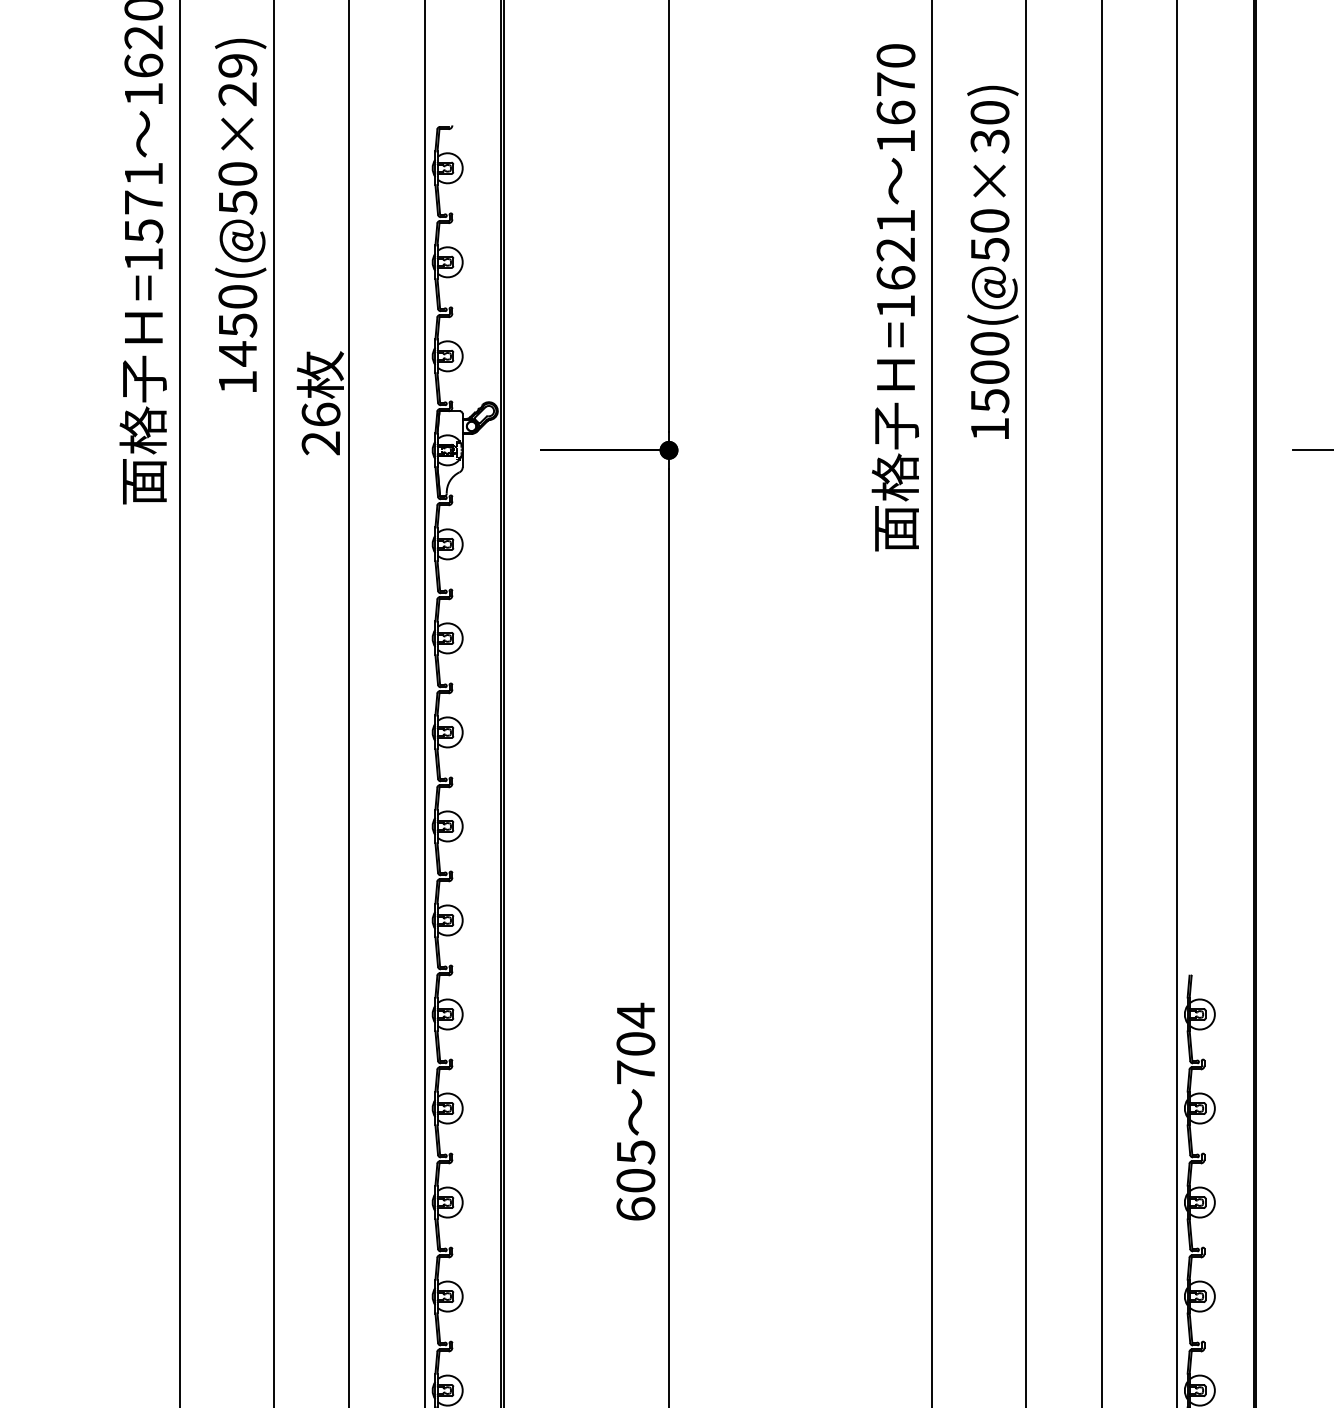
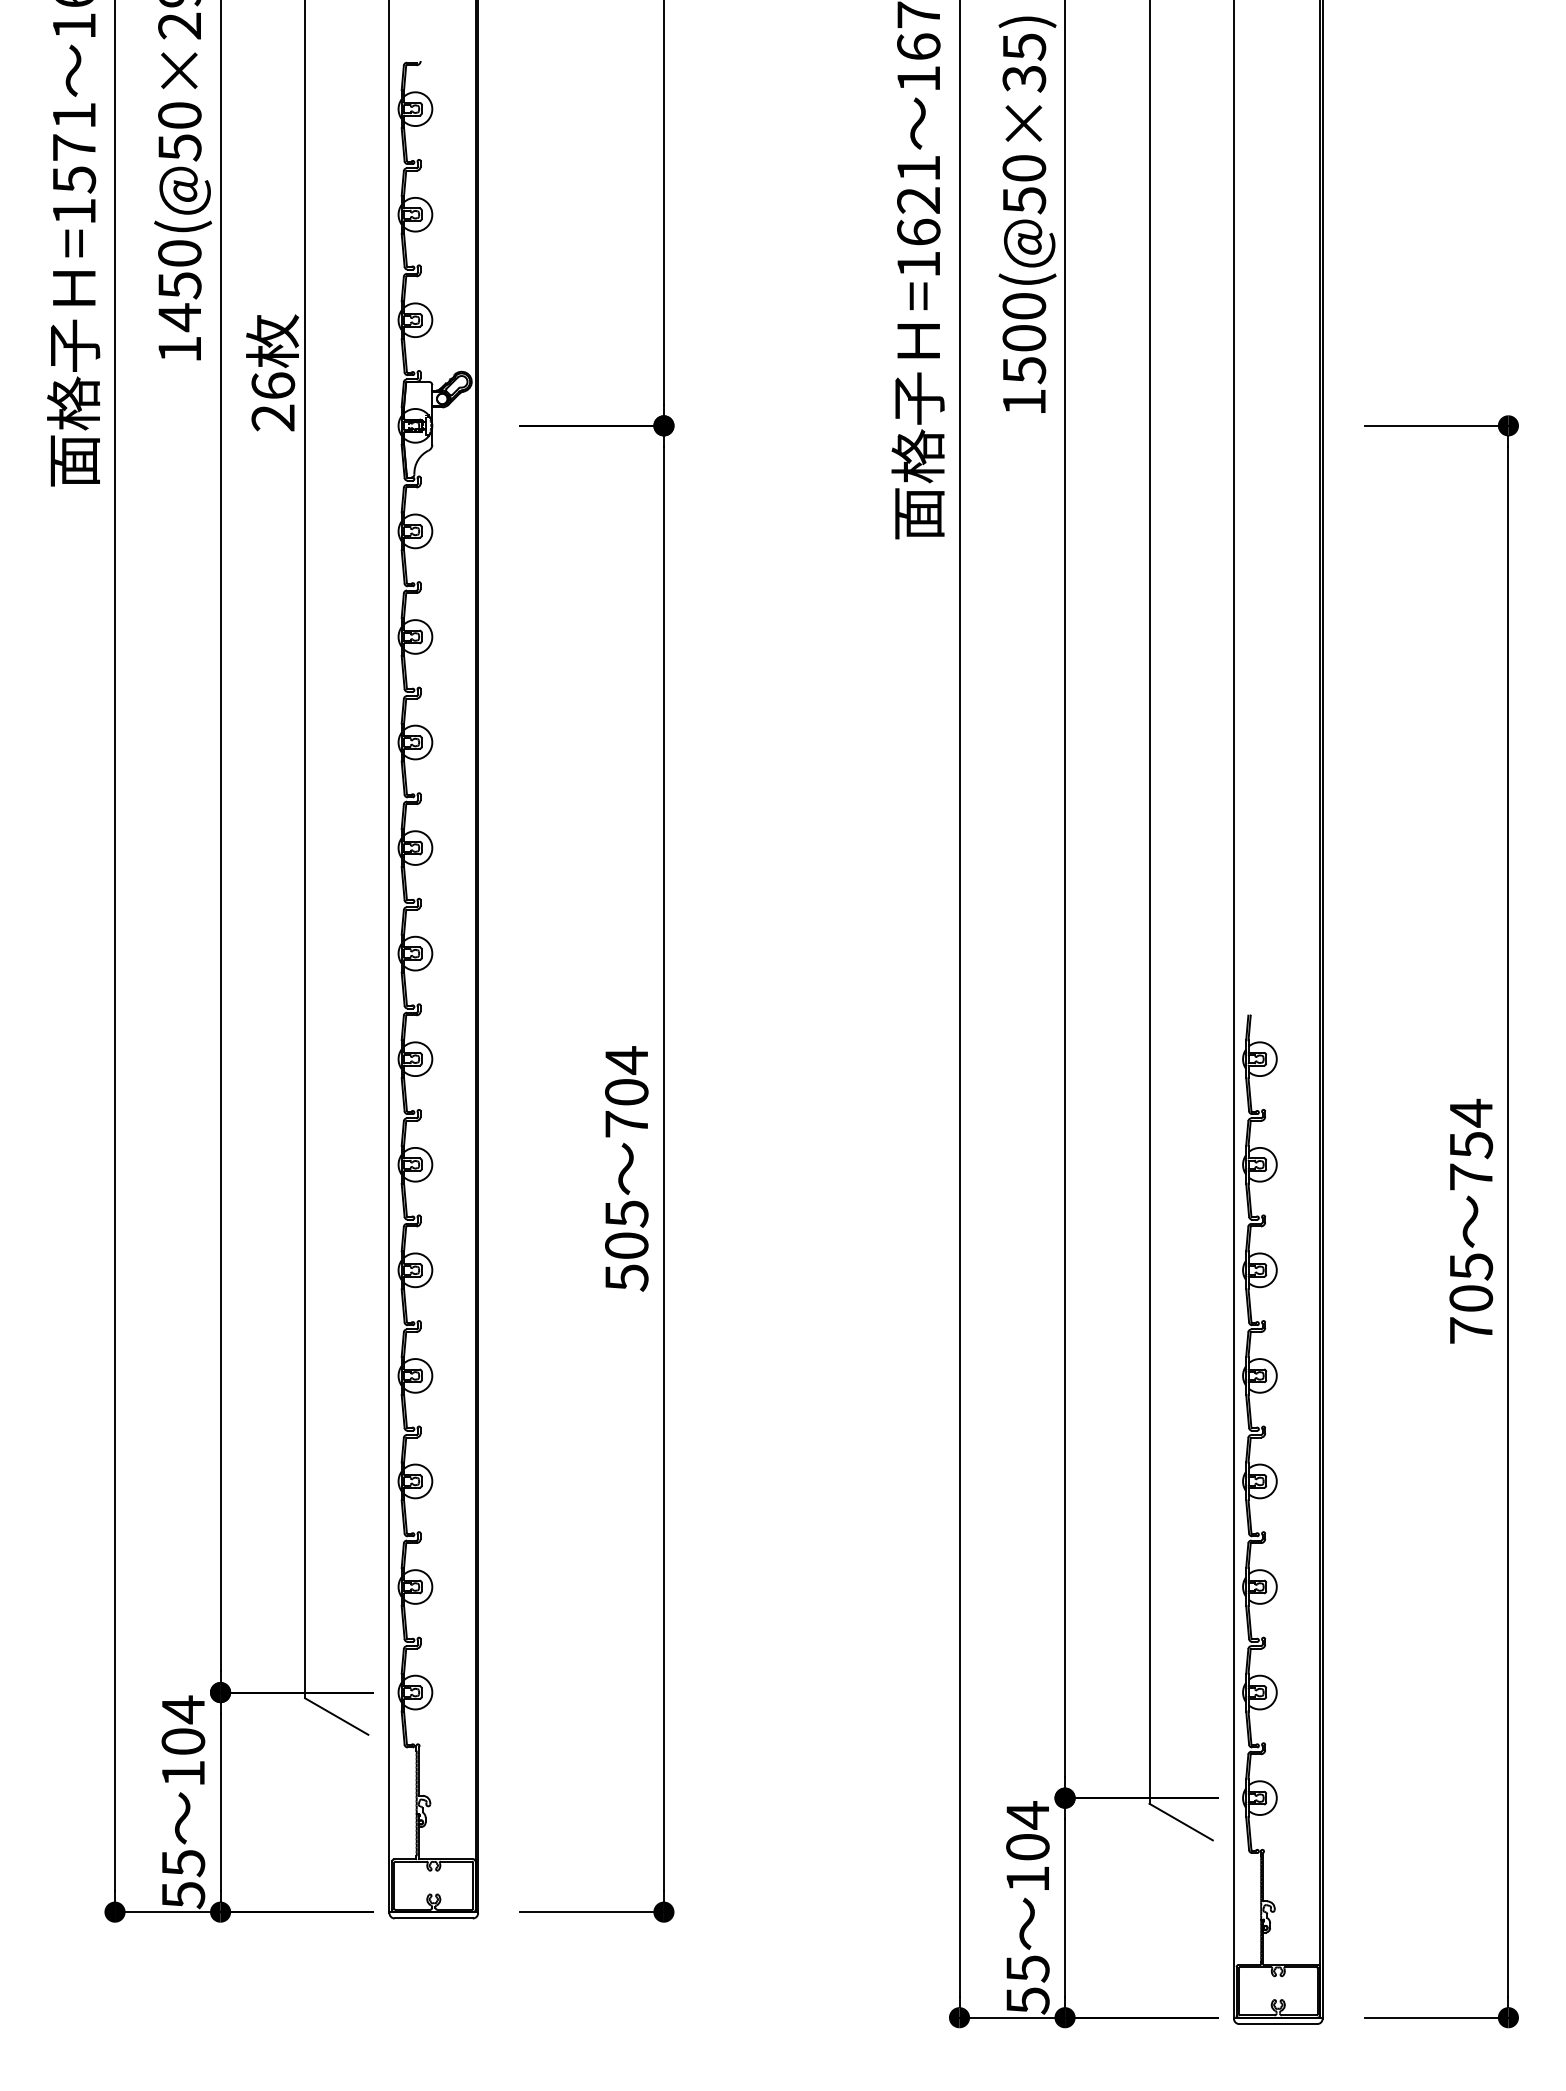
text: (990, 112) -> (1024, 46), 1500(@50×30) -> 1500(@50×35)
text: (635, 1208) -> (626, 1277), 605 -> 505

